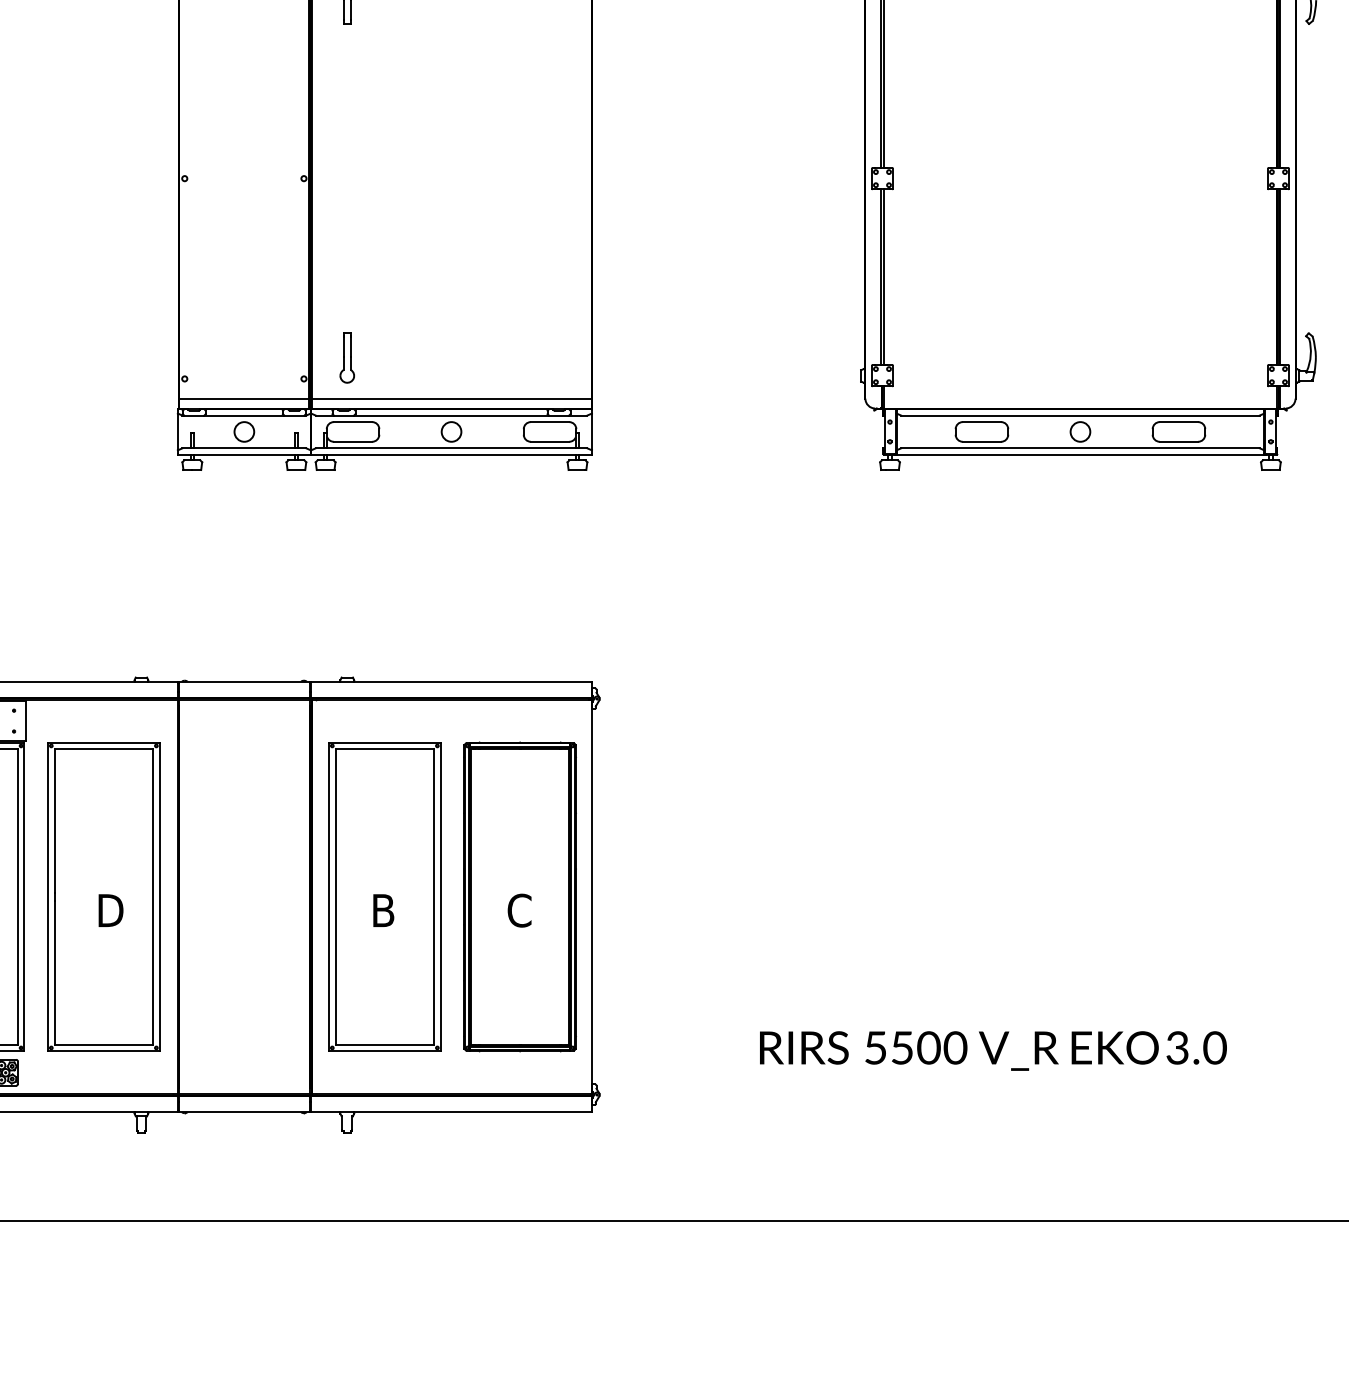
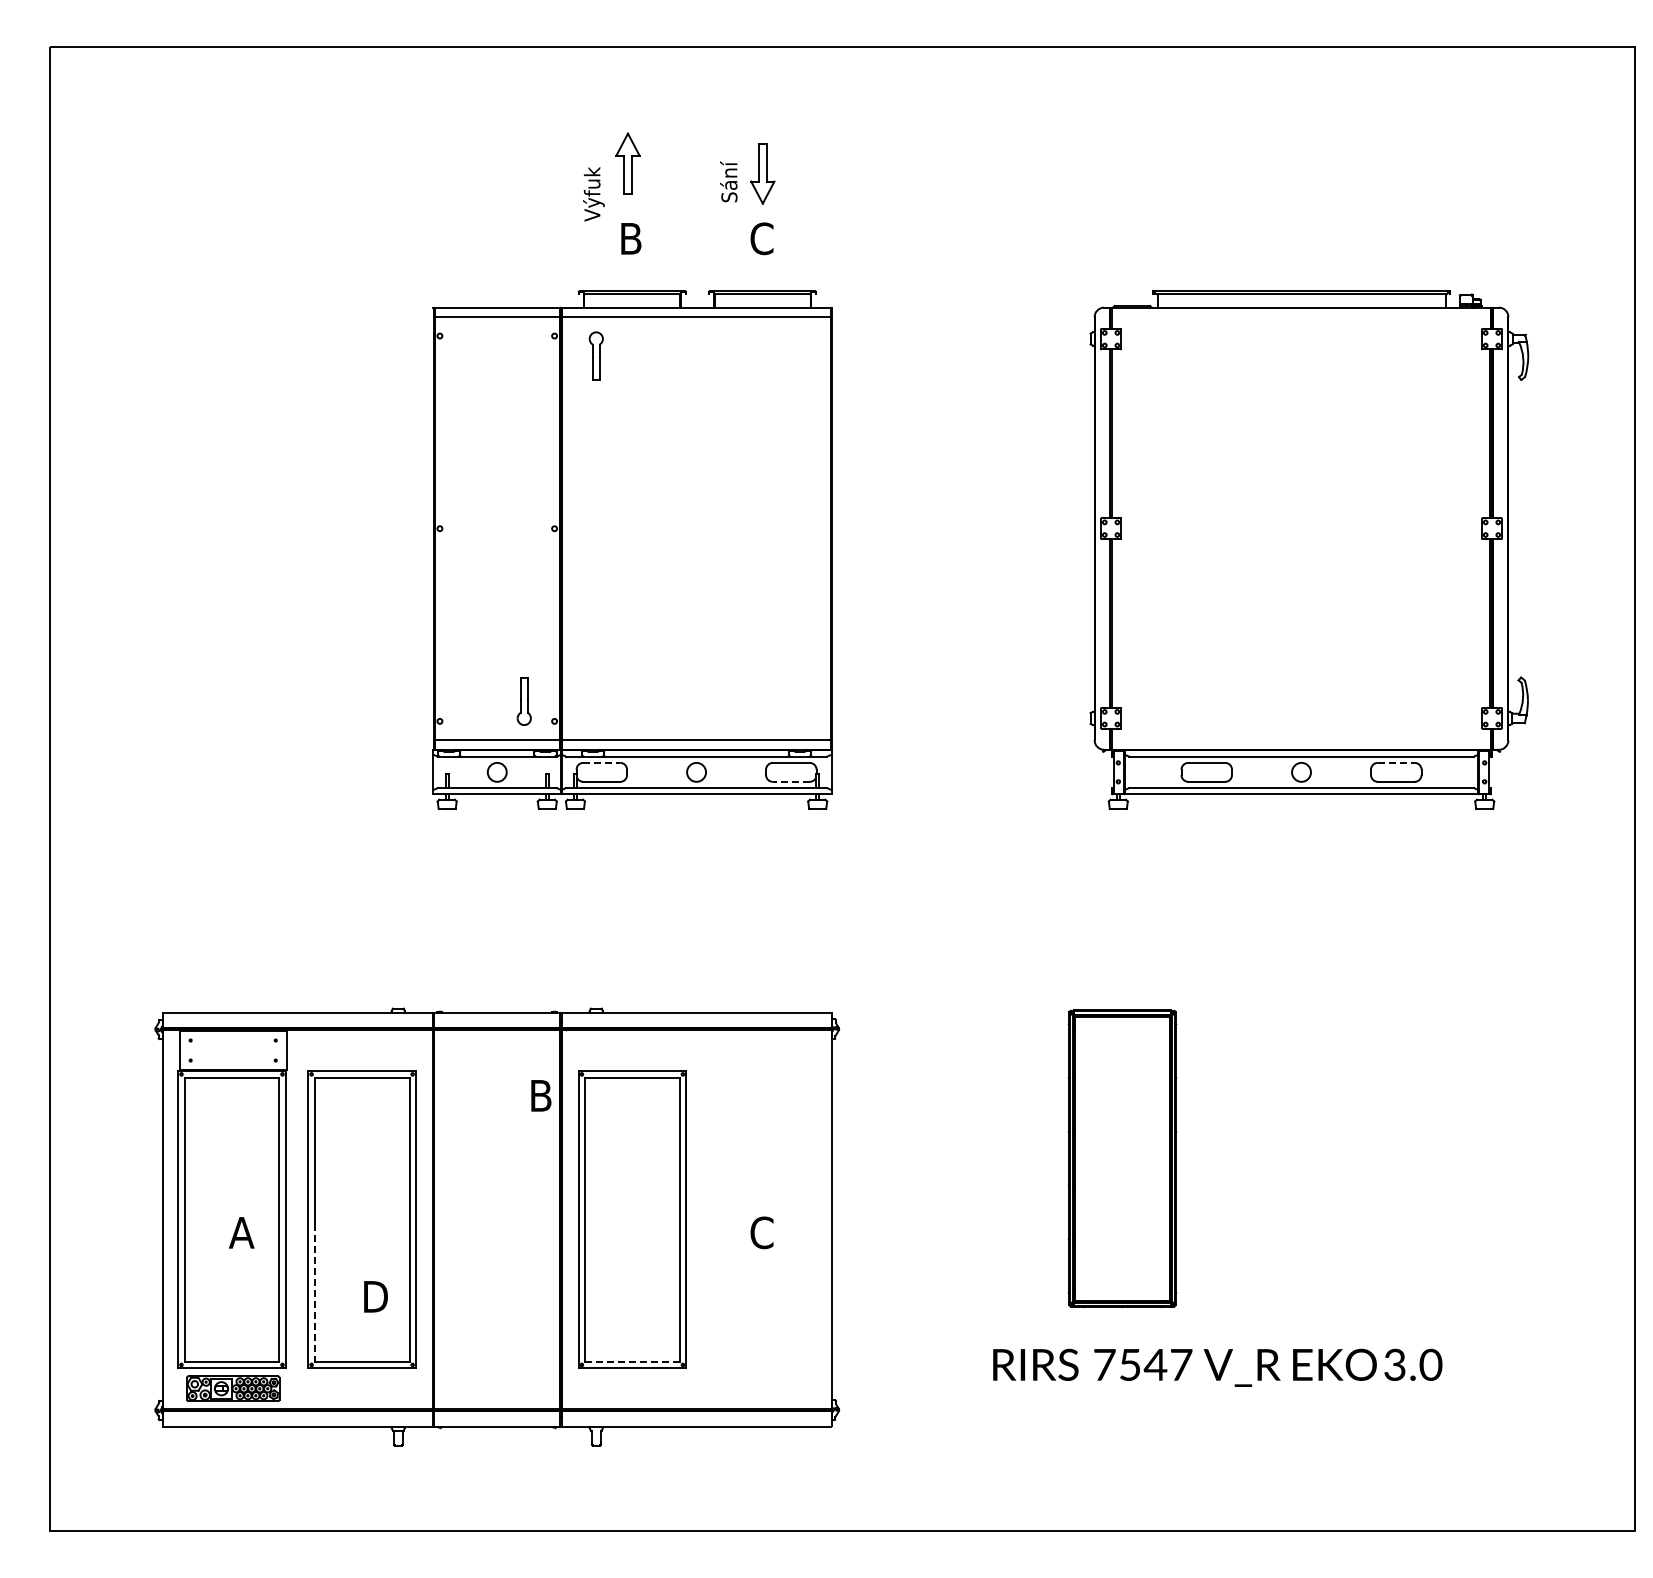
part: (346, 358) -> (523, 701), moved
line: (353, 421) -> (602, 762), solid -> dashed
line: (1179, 421) -> (1396, 762), solid -> dashed
line: (549, 441) -> (790, 781), solid -> dashed
part: (520, 896) -> (1122, 1158), moved
text: (110, 910) -> (375, 1296), moved
text: (383, 910) -> (541, 1095), moved
line: (54, 973) -> (314, 1293), solid -> dashed
line: (384, 1044) -> (632, 1361), solid -> dashed
text: (916, 1047) -> (1143, 1364), 5500 -> 7547

